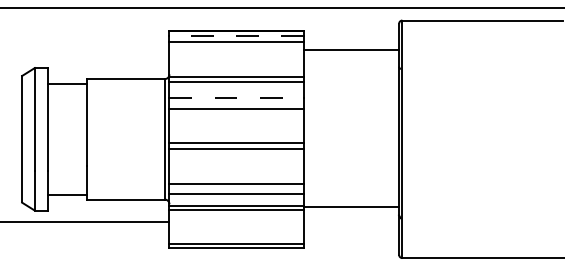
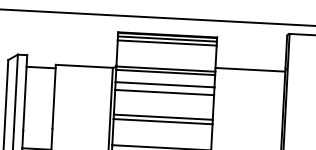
line: (236, 36) -> (167, 39), dashed -> solid
line: (351, 50) -> (250, 70), moved
line: (237, 98) -> (165, 84), dashed -> solid

